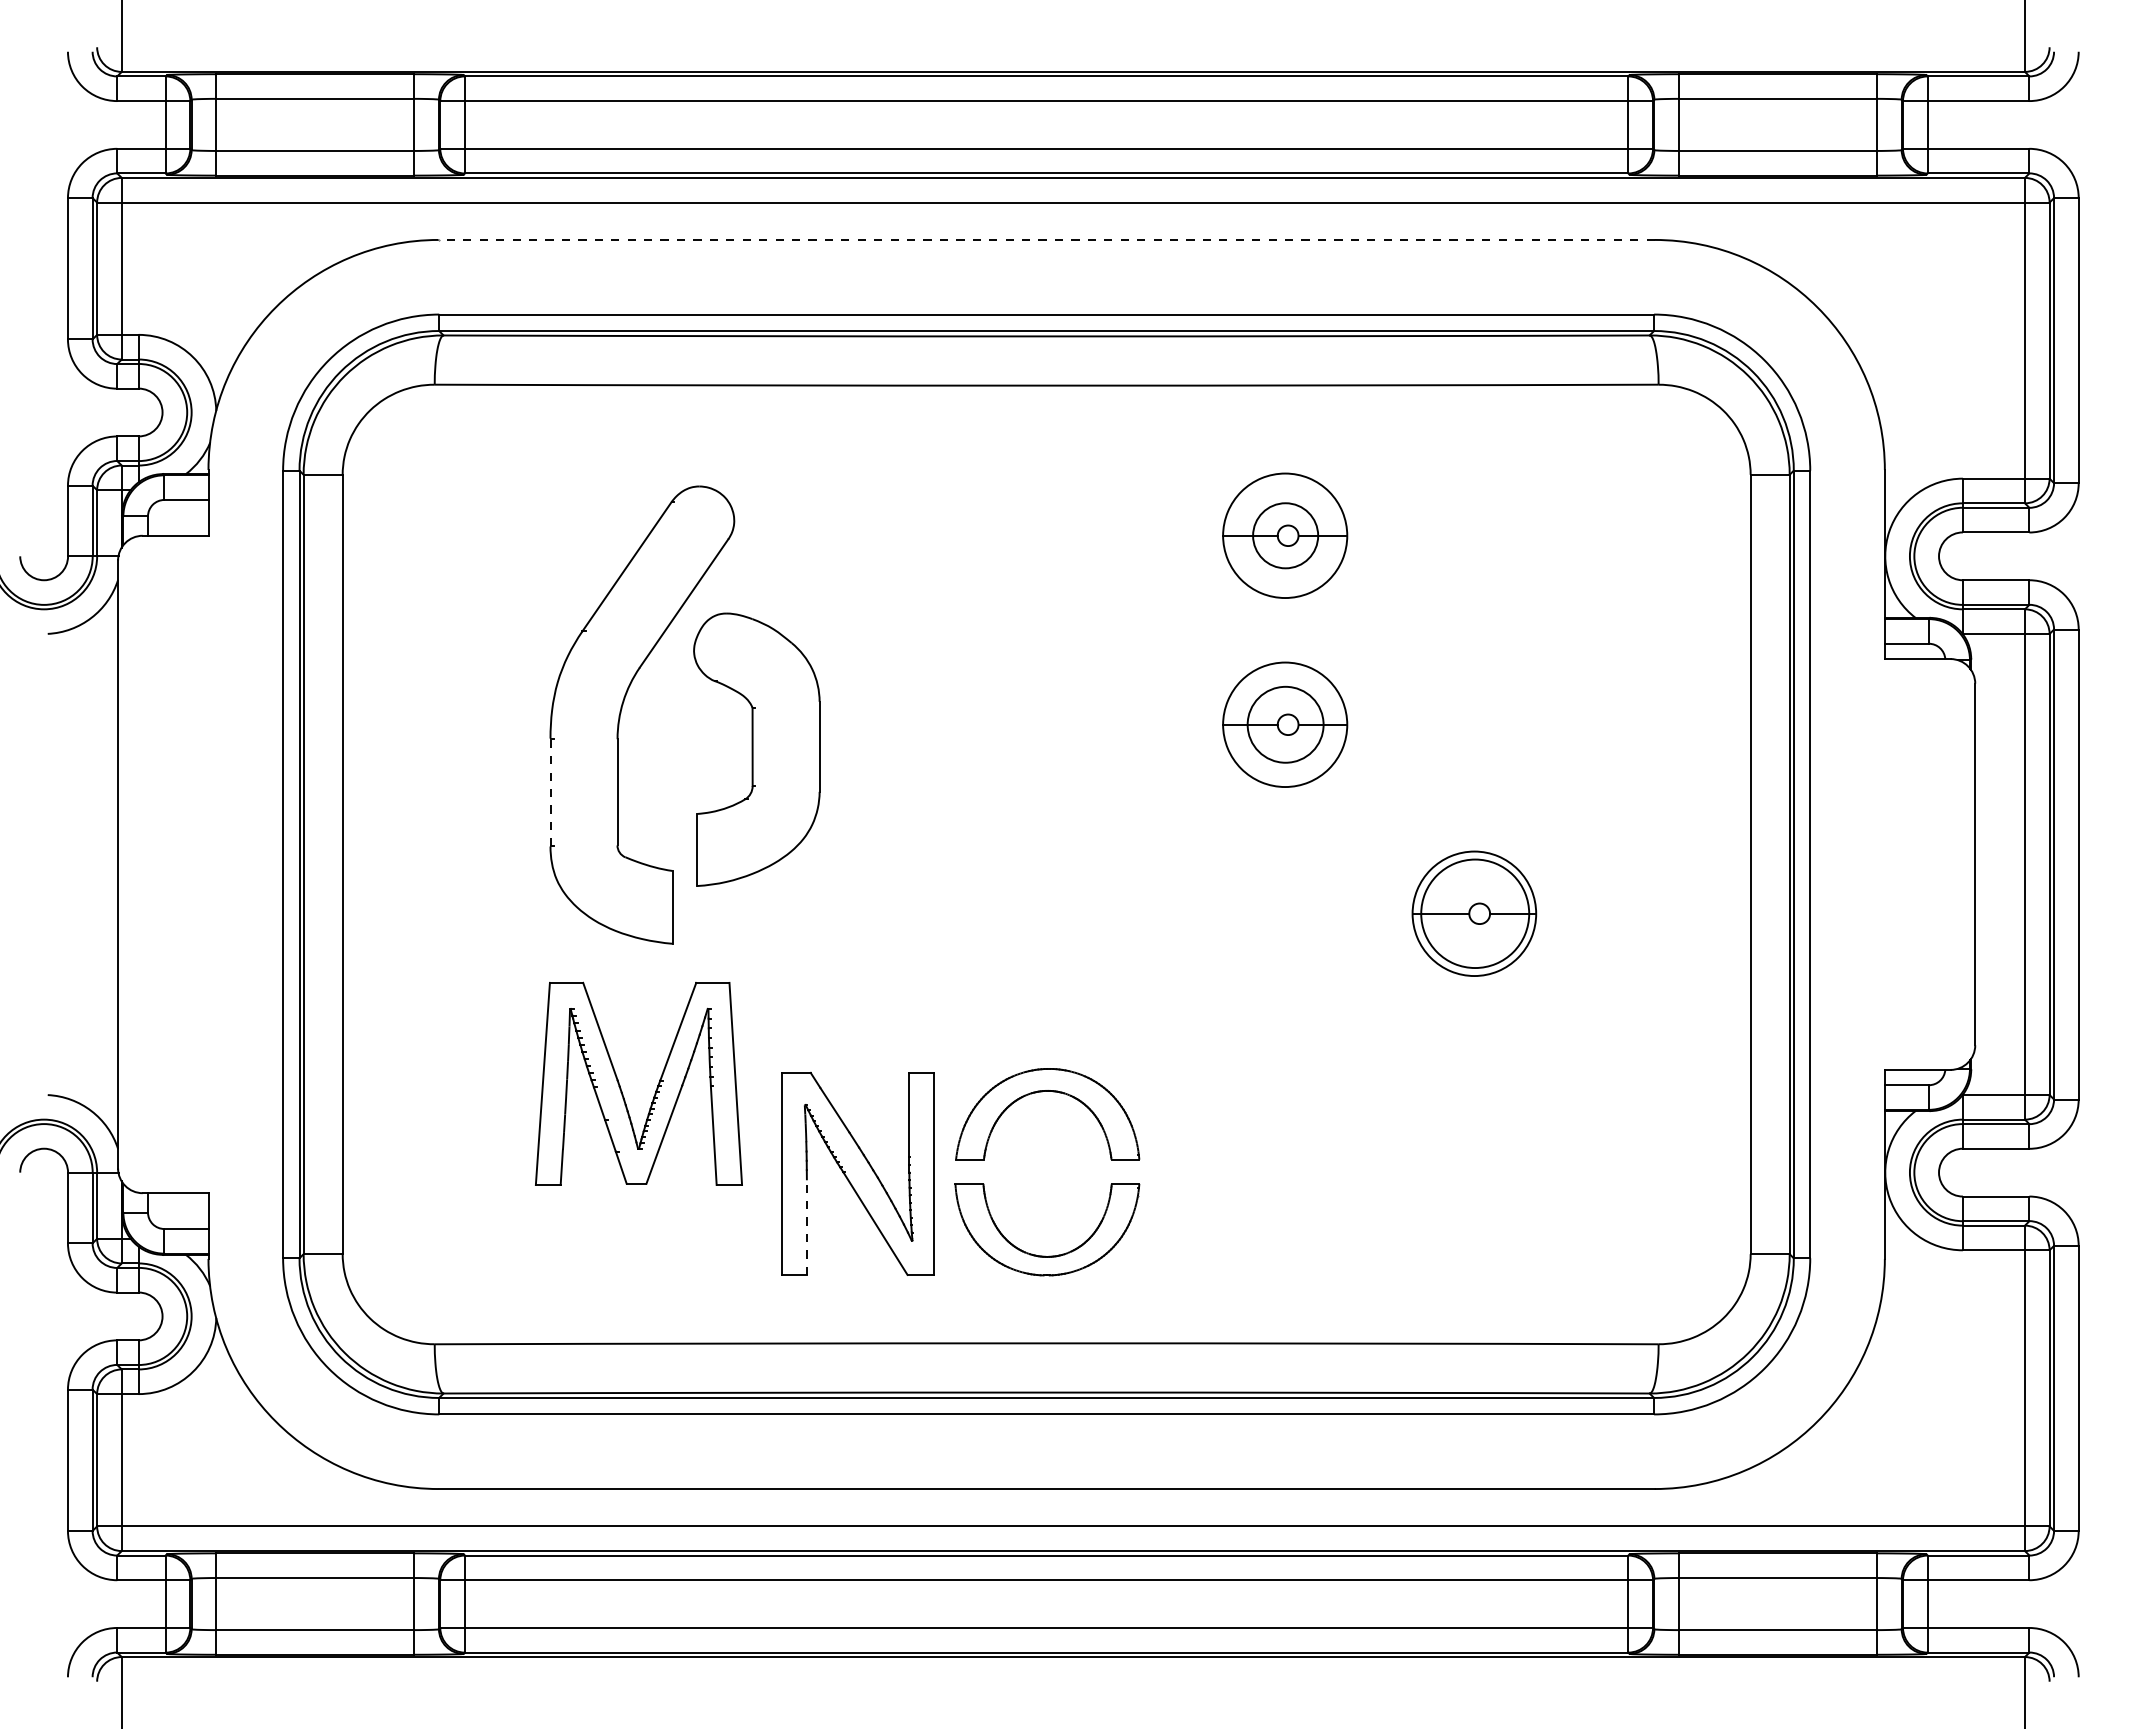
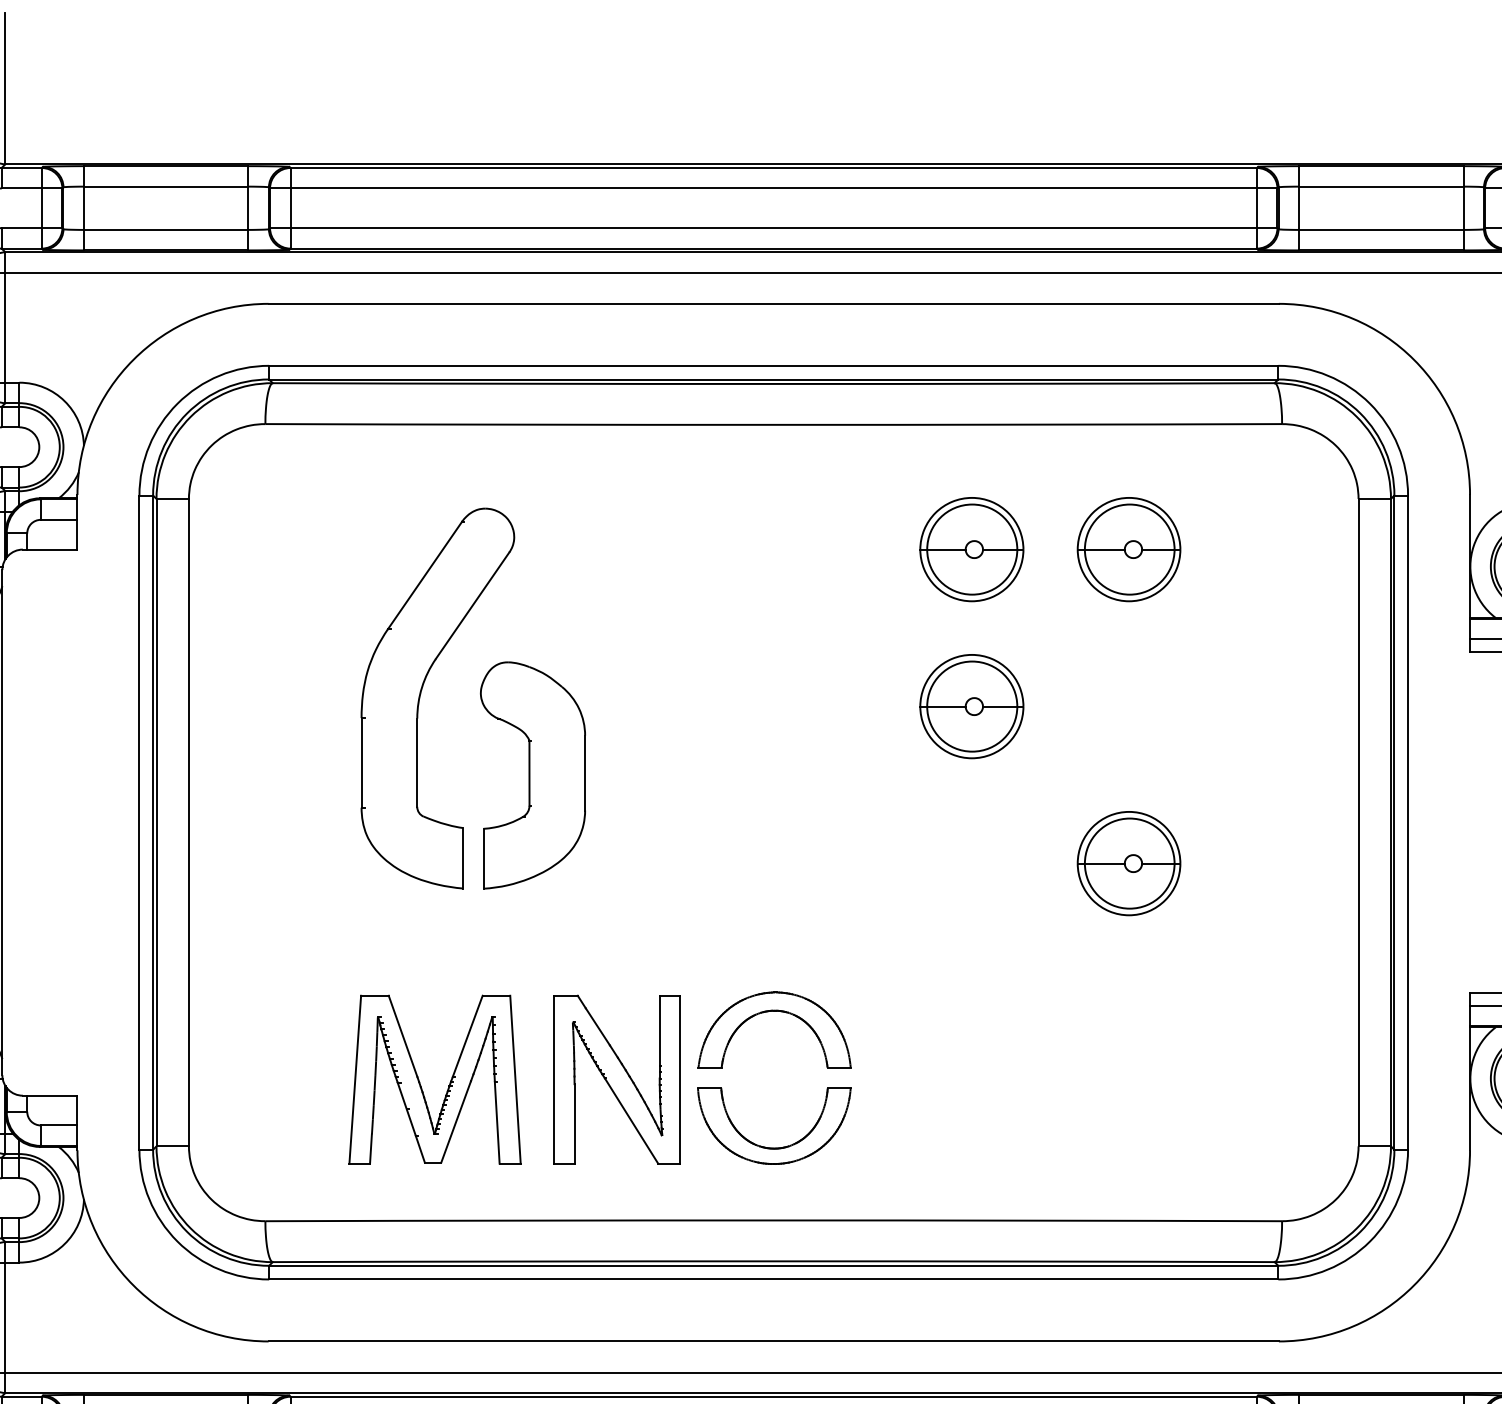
line: (1046, 239) -> (773, 303), dashed -> solid
circle: (1285, 535) -> (972, 549), size x1.67
part: (1474, 535) -> (1129, 549), added
circle: (1285, 724) -> (972, 706), size x1.43
part: (756, 749) -> (532, 775), moved
line: (550, 792) -> (361, 762), dashed -> solid
part: (621, 1088) -> (420, 1083), moved
line: (806, 1227) -> (574, 1124), dashed -> solid

